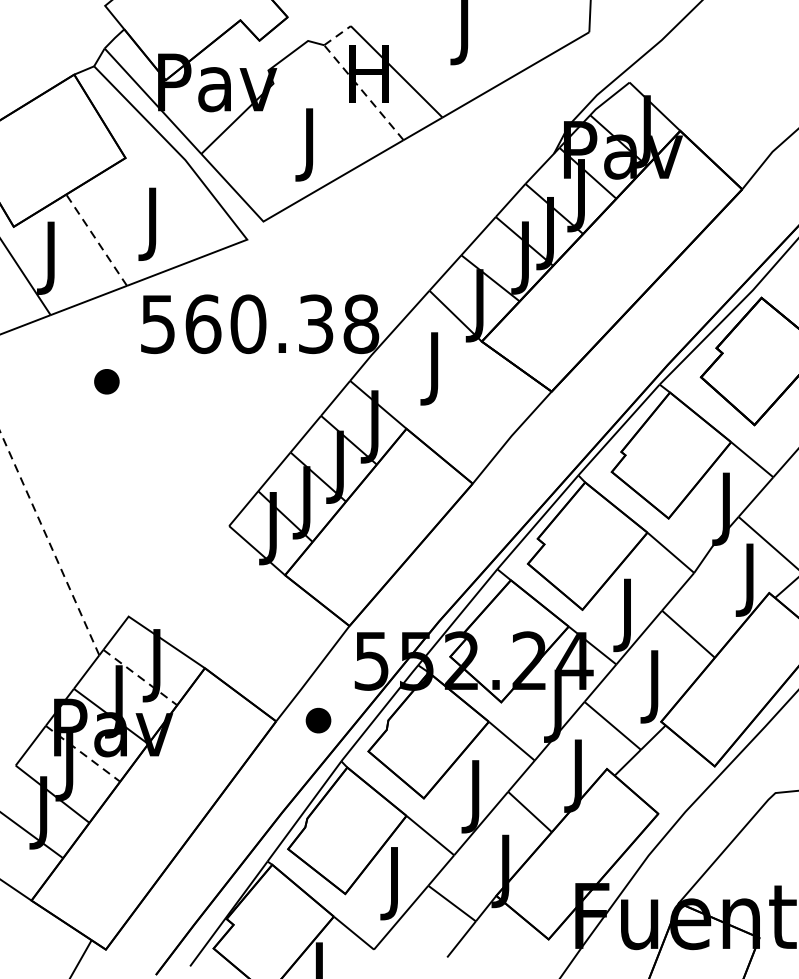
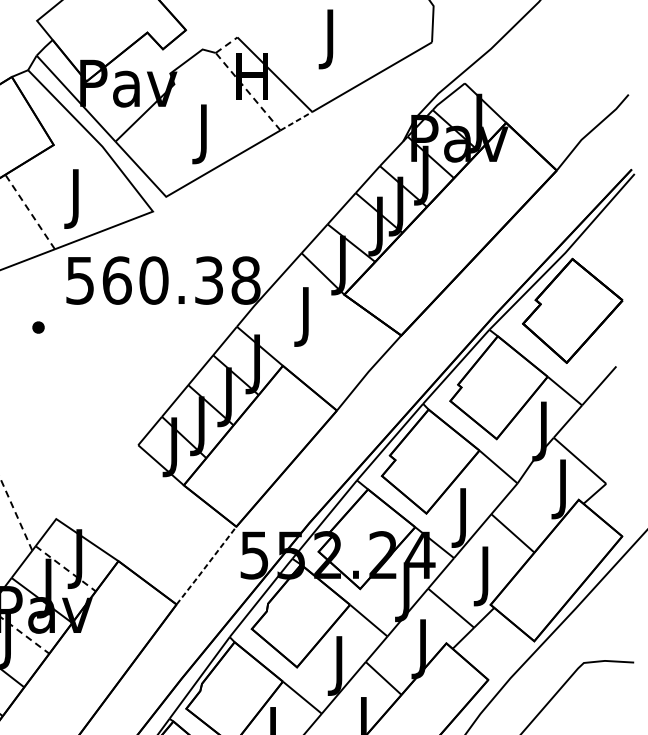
line: (423, 128) -> (296, 120), solid -> dashed
part: (106, 381) -> (38, 327), size x0.6
line: (312, 674) -> (206, 566), solid -> dashed
part: (318, 720) -> (211, 603), removed

